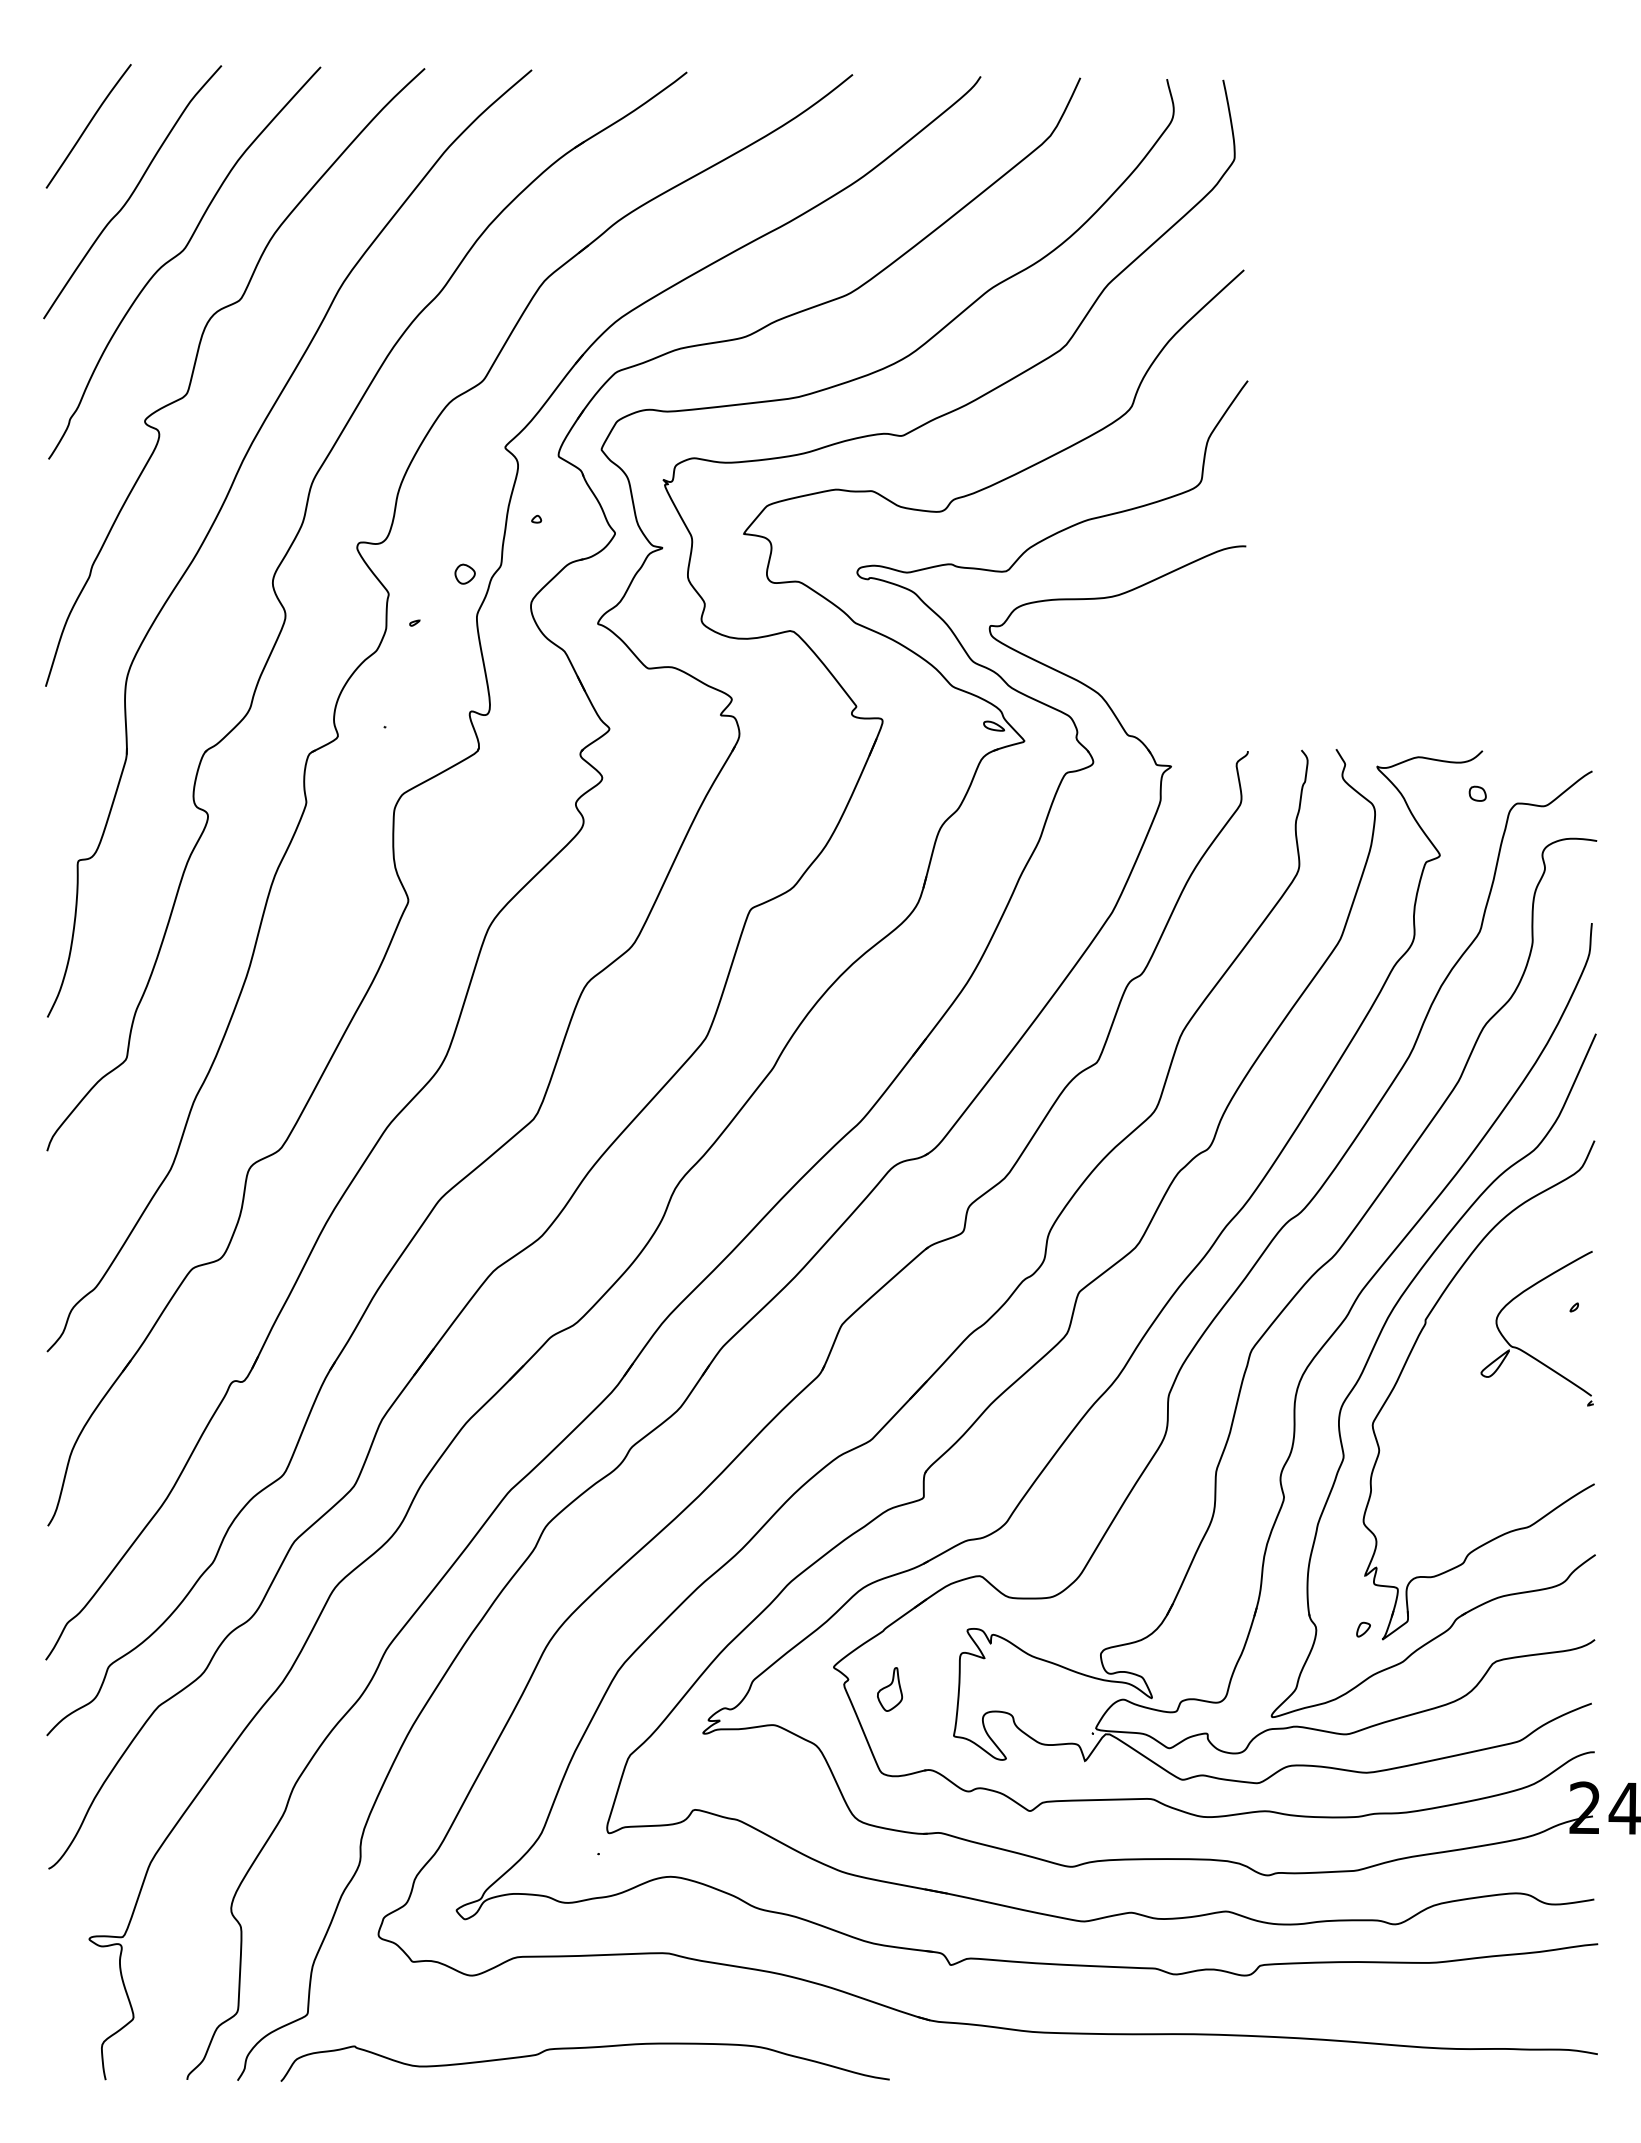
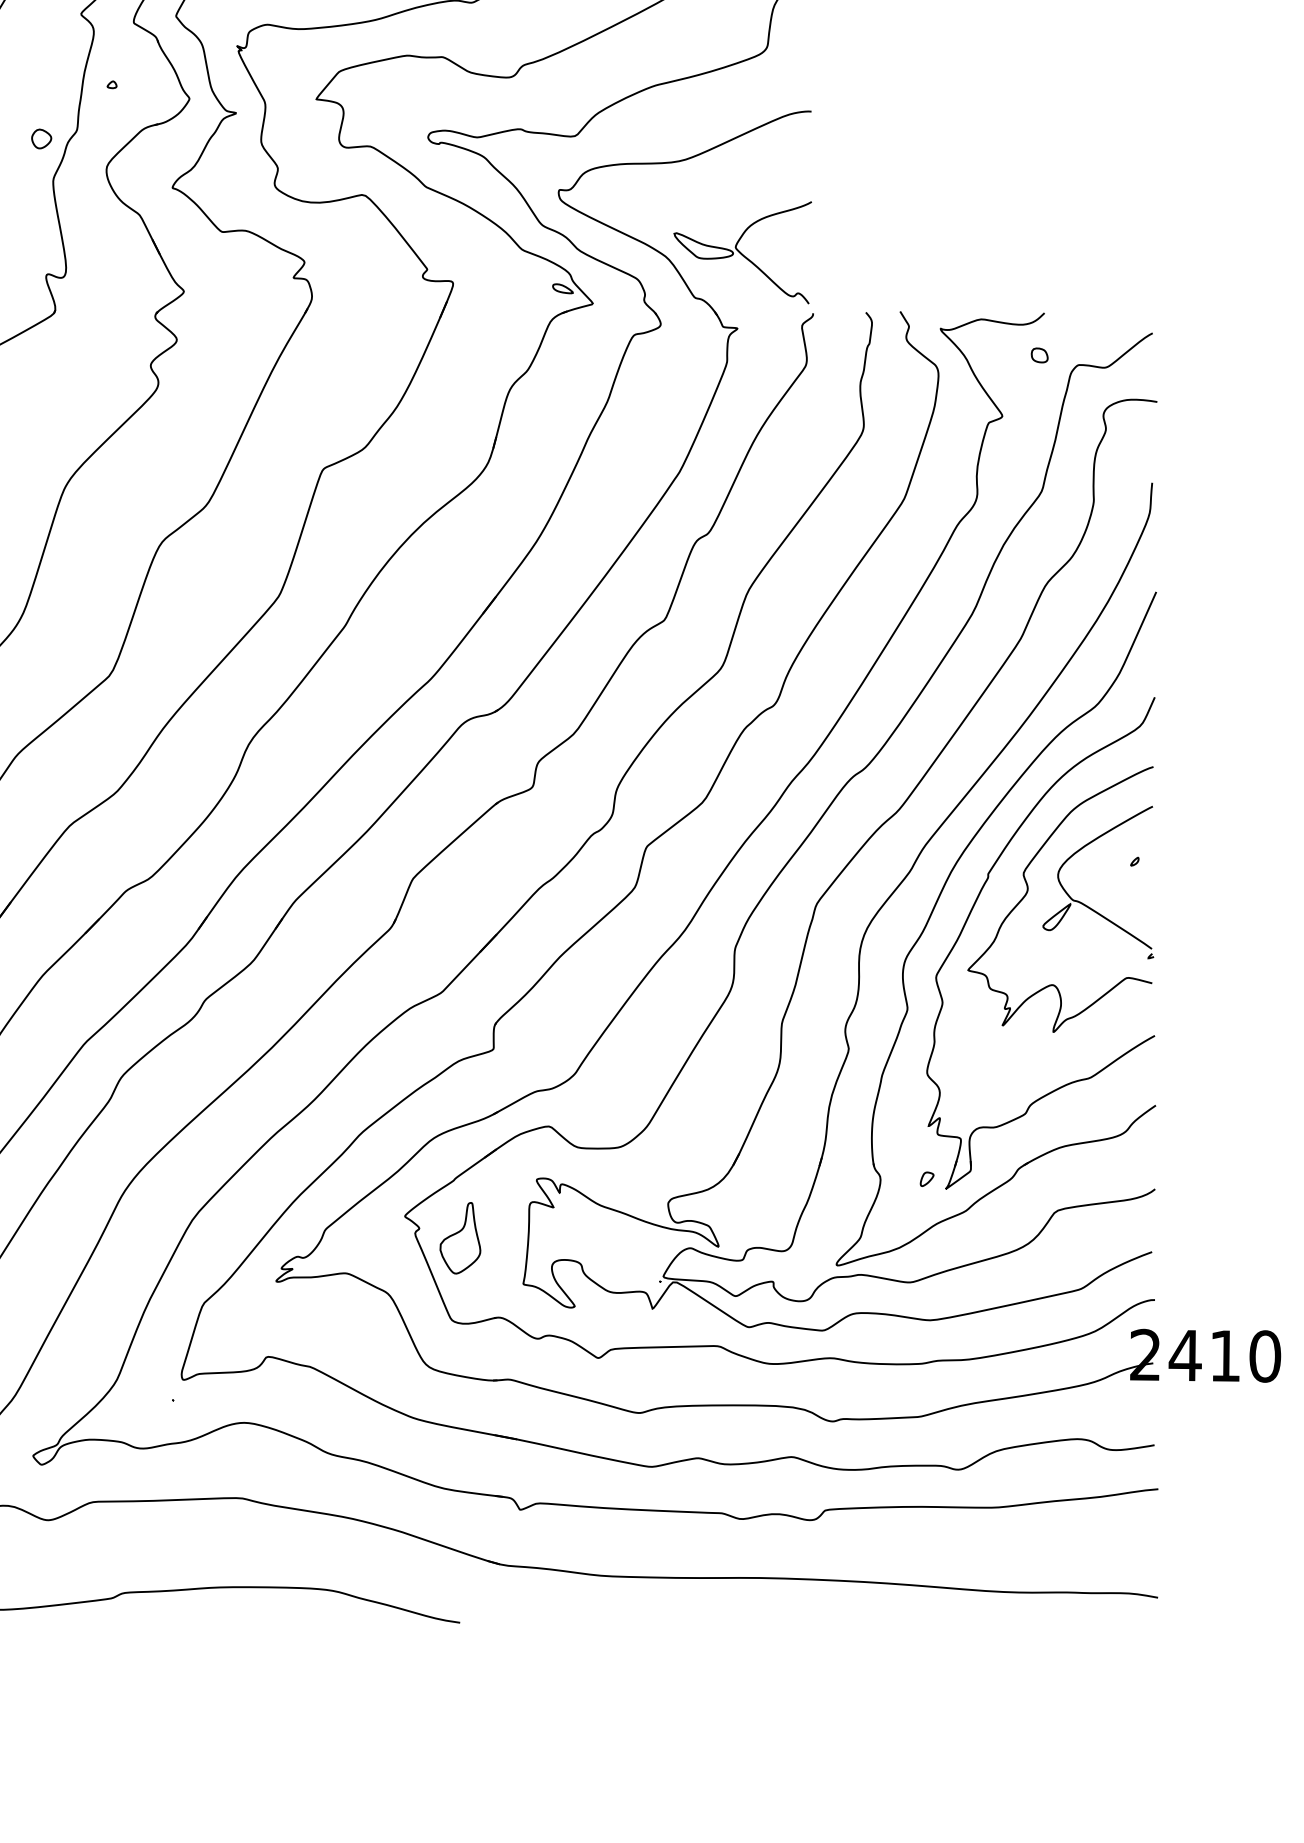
part: (1176, 689) -> (742, 252), added
curve: (1466, 1337) -> (1028, 891), added
part: (889, 1689) -> (459, 1238), size x1.67

